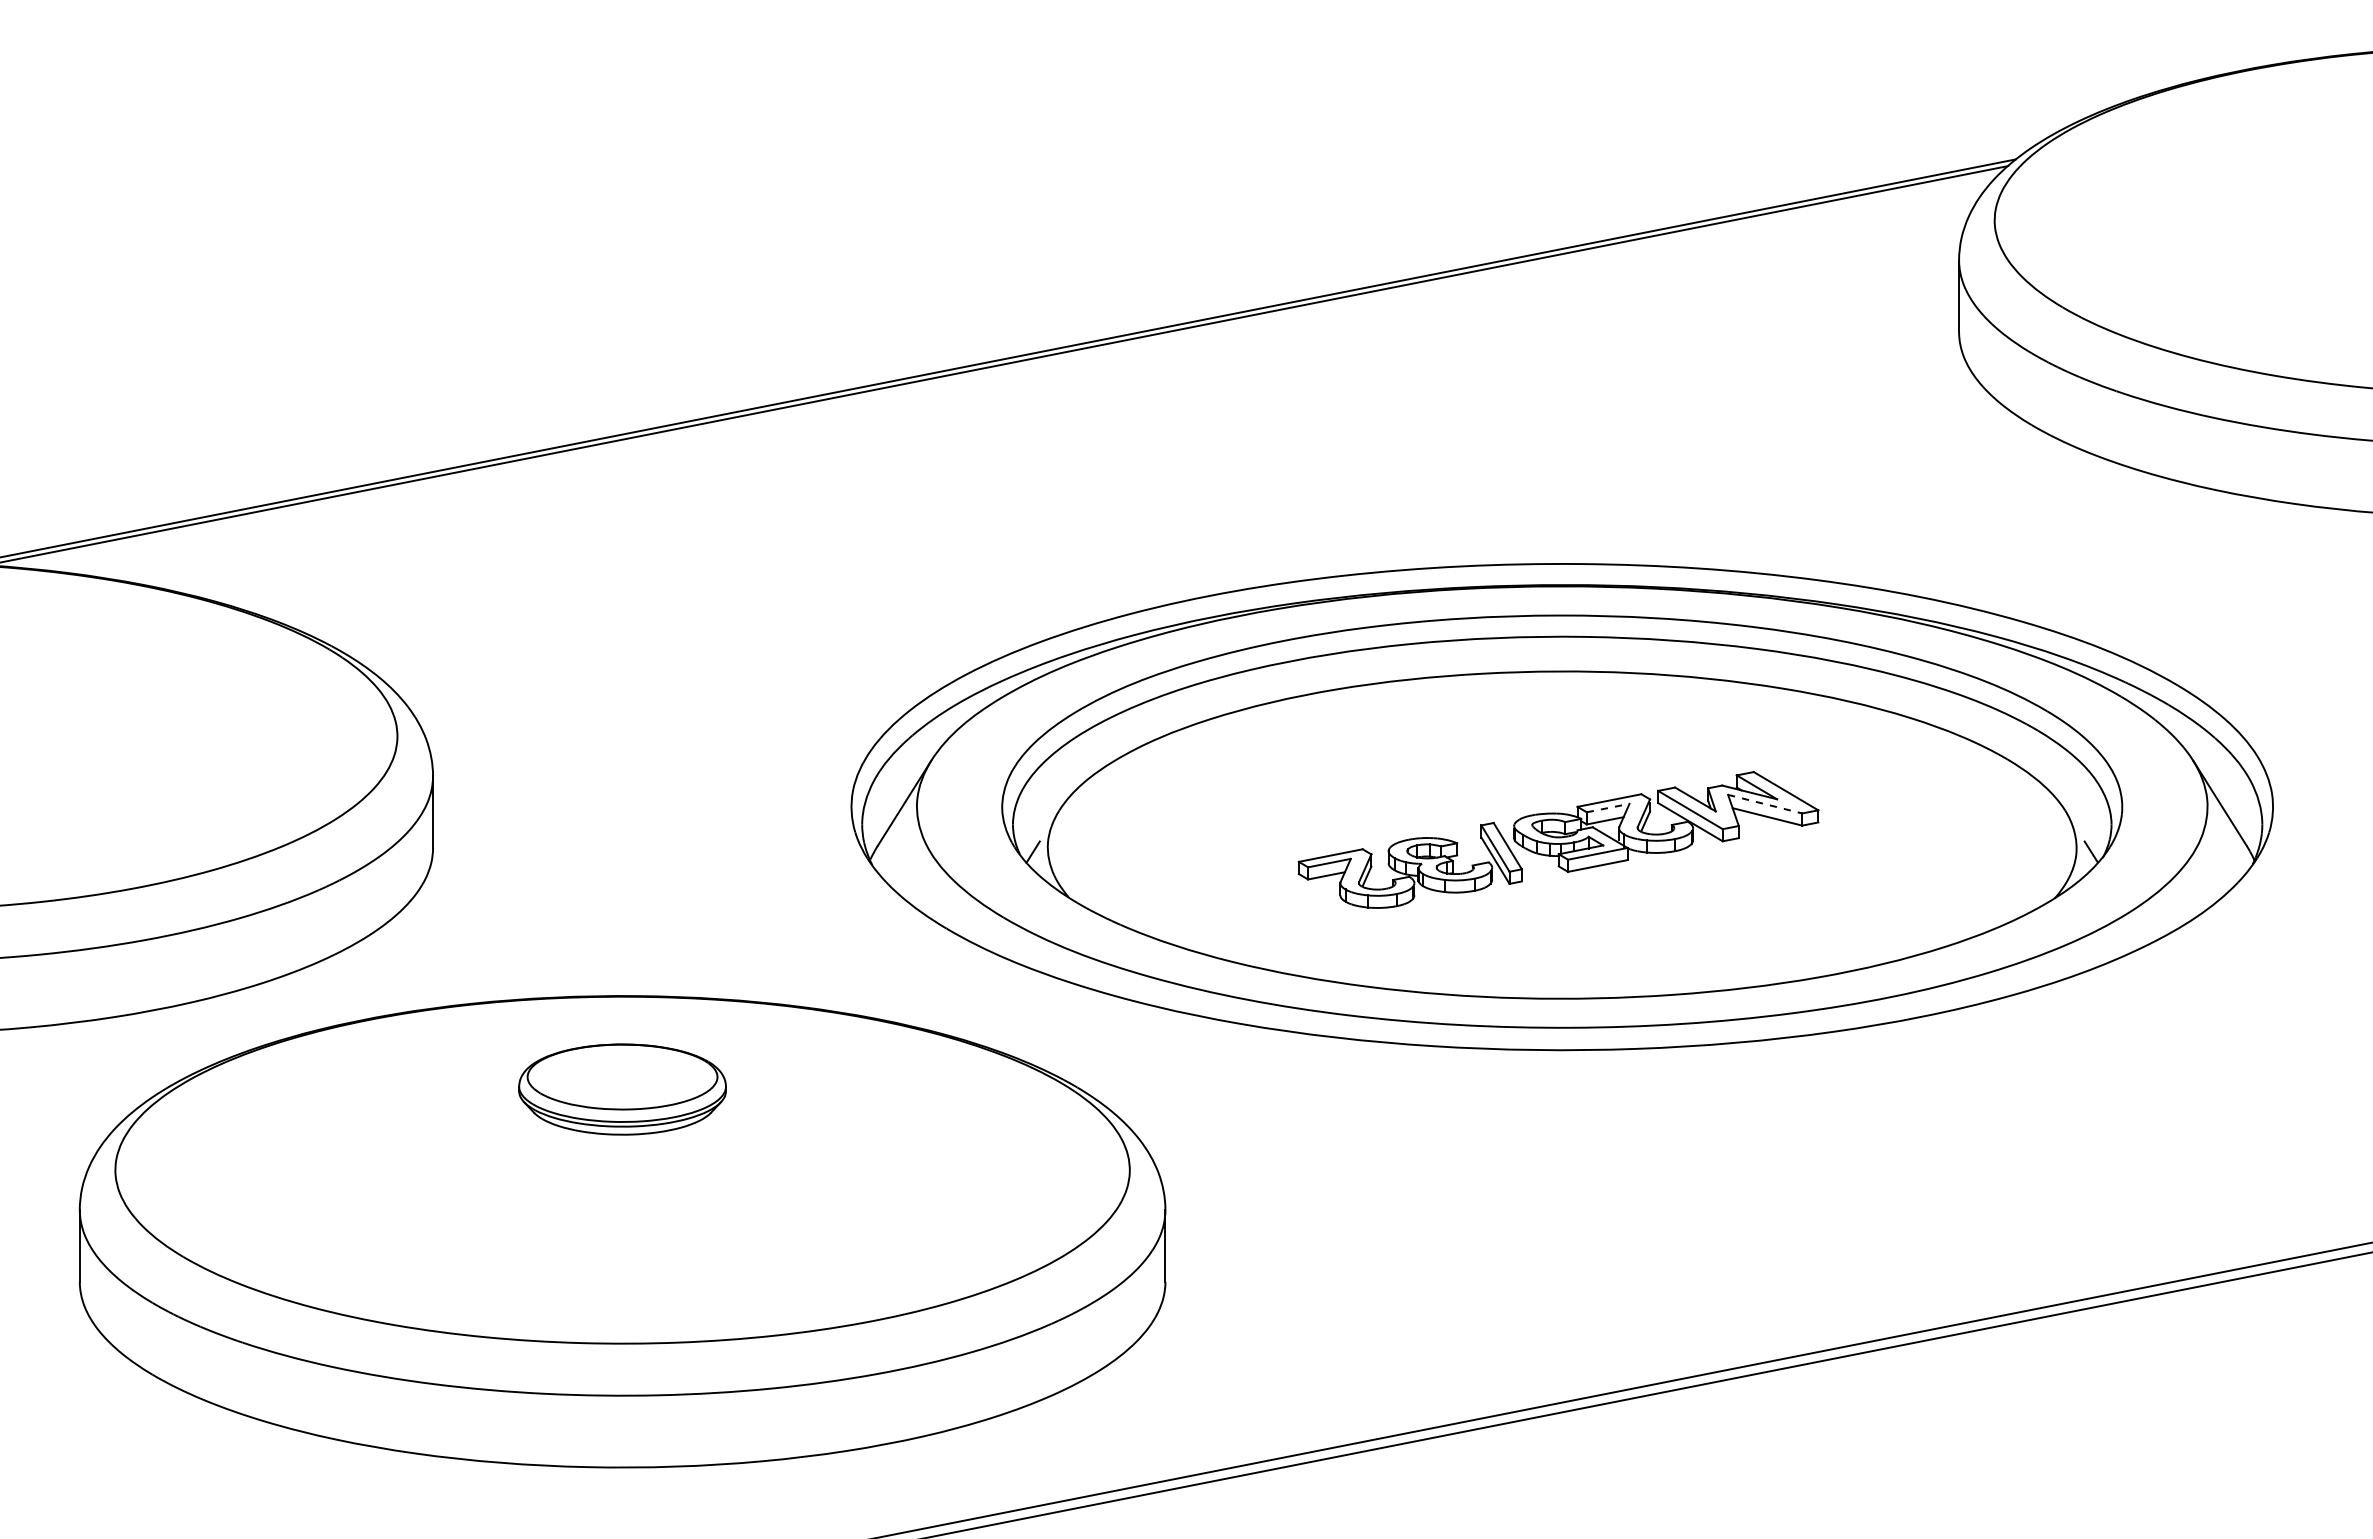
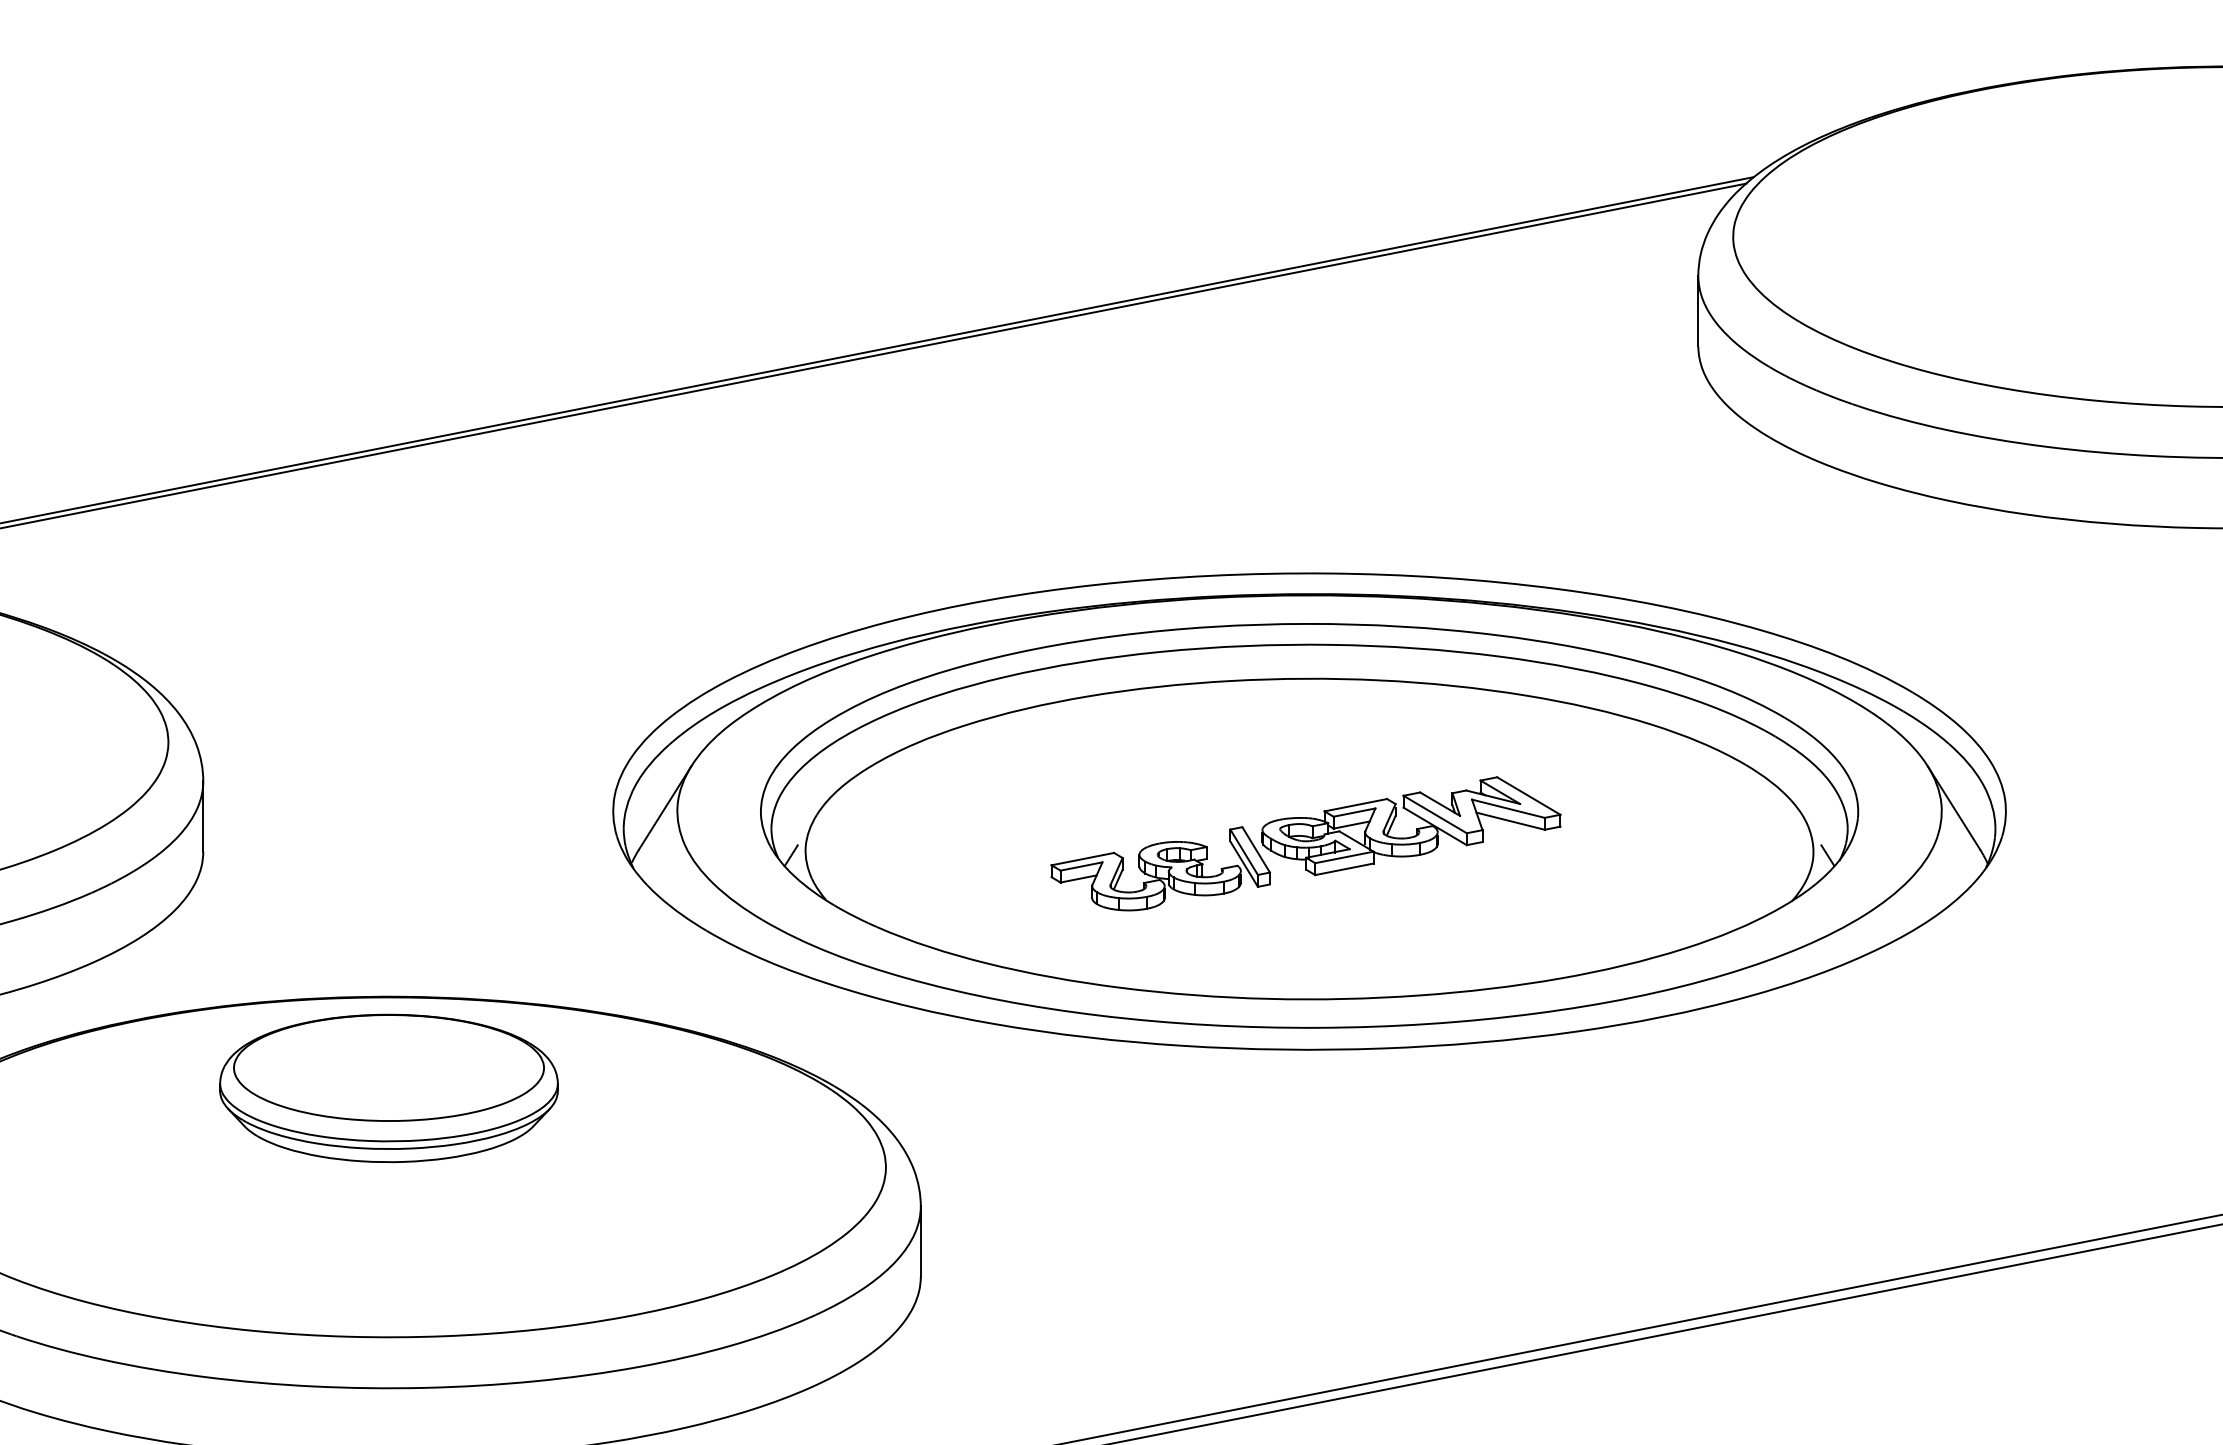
line: (1765, 804) -> (1508, 809), dashed -> solid
line: (1608, 808) -> (1354, 812), dashed -> solid
part: (622, 1089) -> (388, 1088), size x1.67

